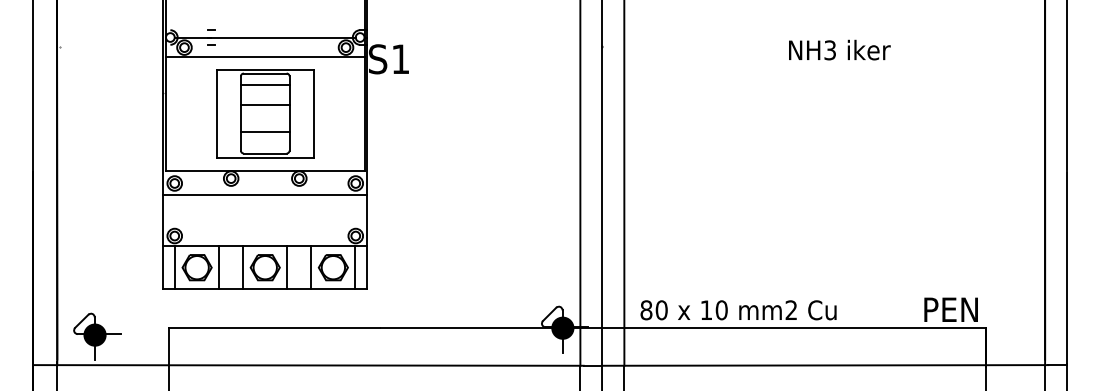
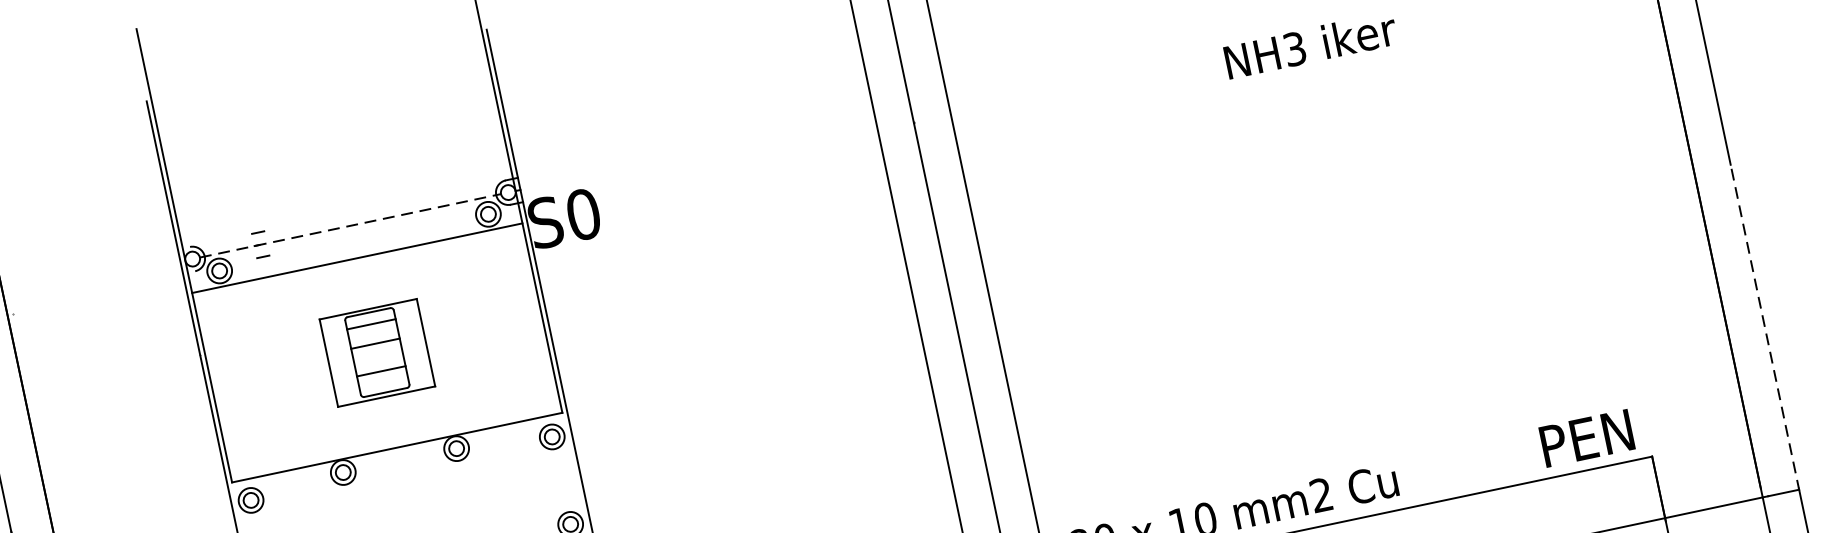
line: (265, 37) -> (350, 225), solid -> dashed
text: (400, 59) -> (583, 214), S1 -> S0
part: (265, 113) -> (377, 352), size x0.6
line: (265, 195) -> (406, 488), removed
line: (1066, 268) -> (1764, 329), solid -> dashed

